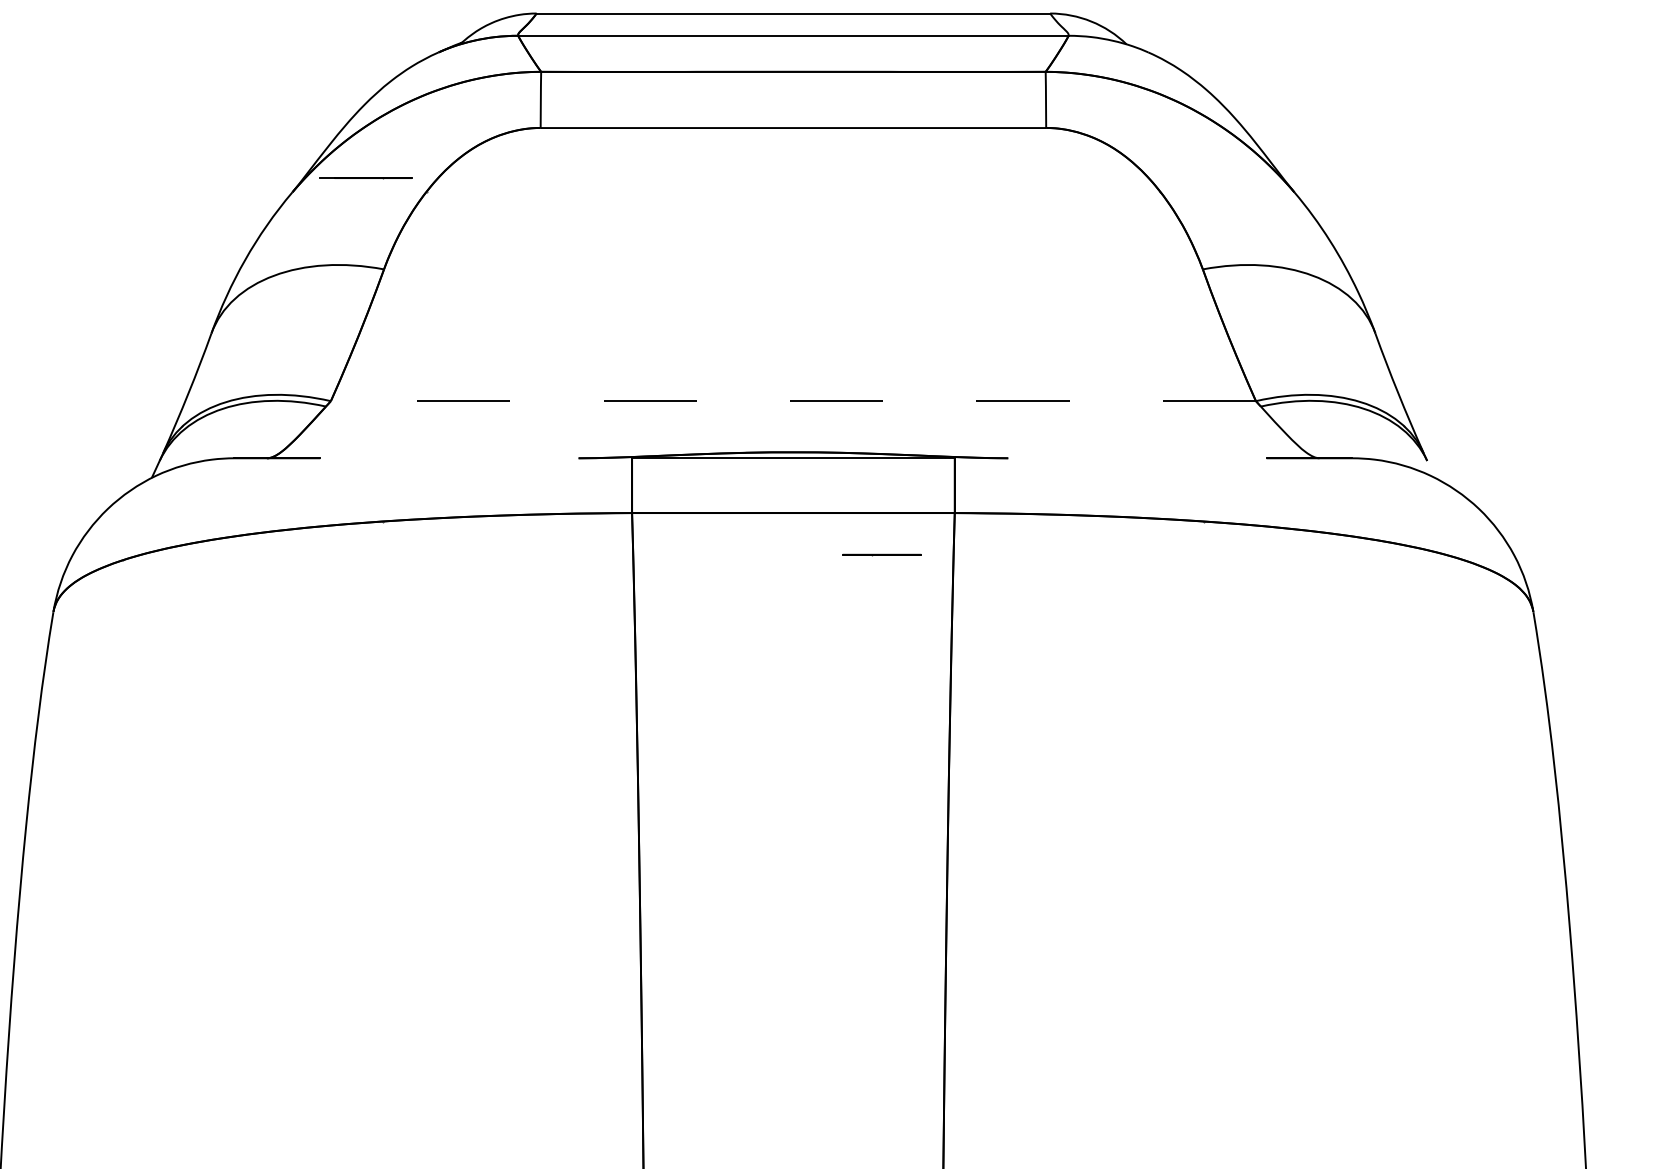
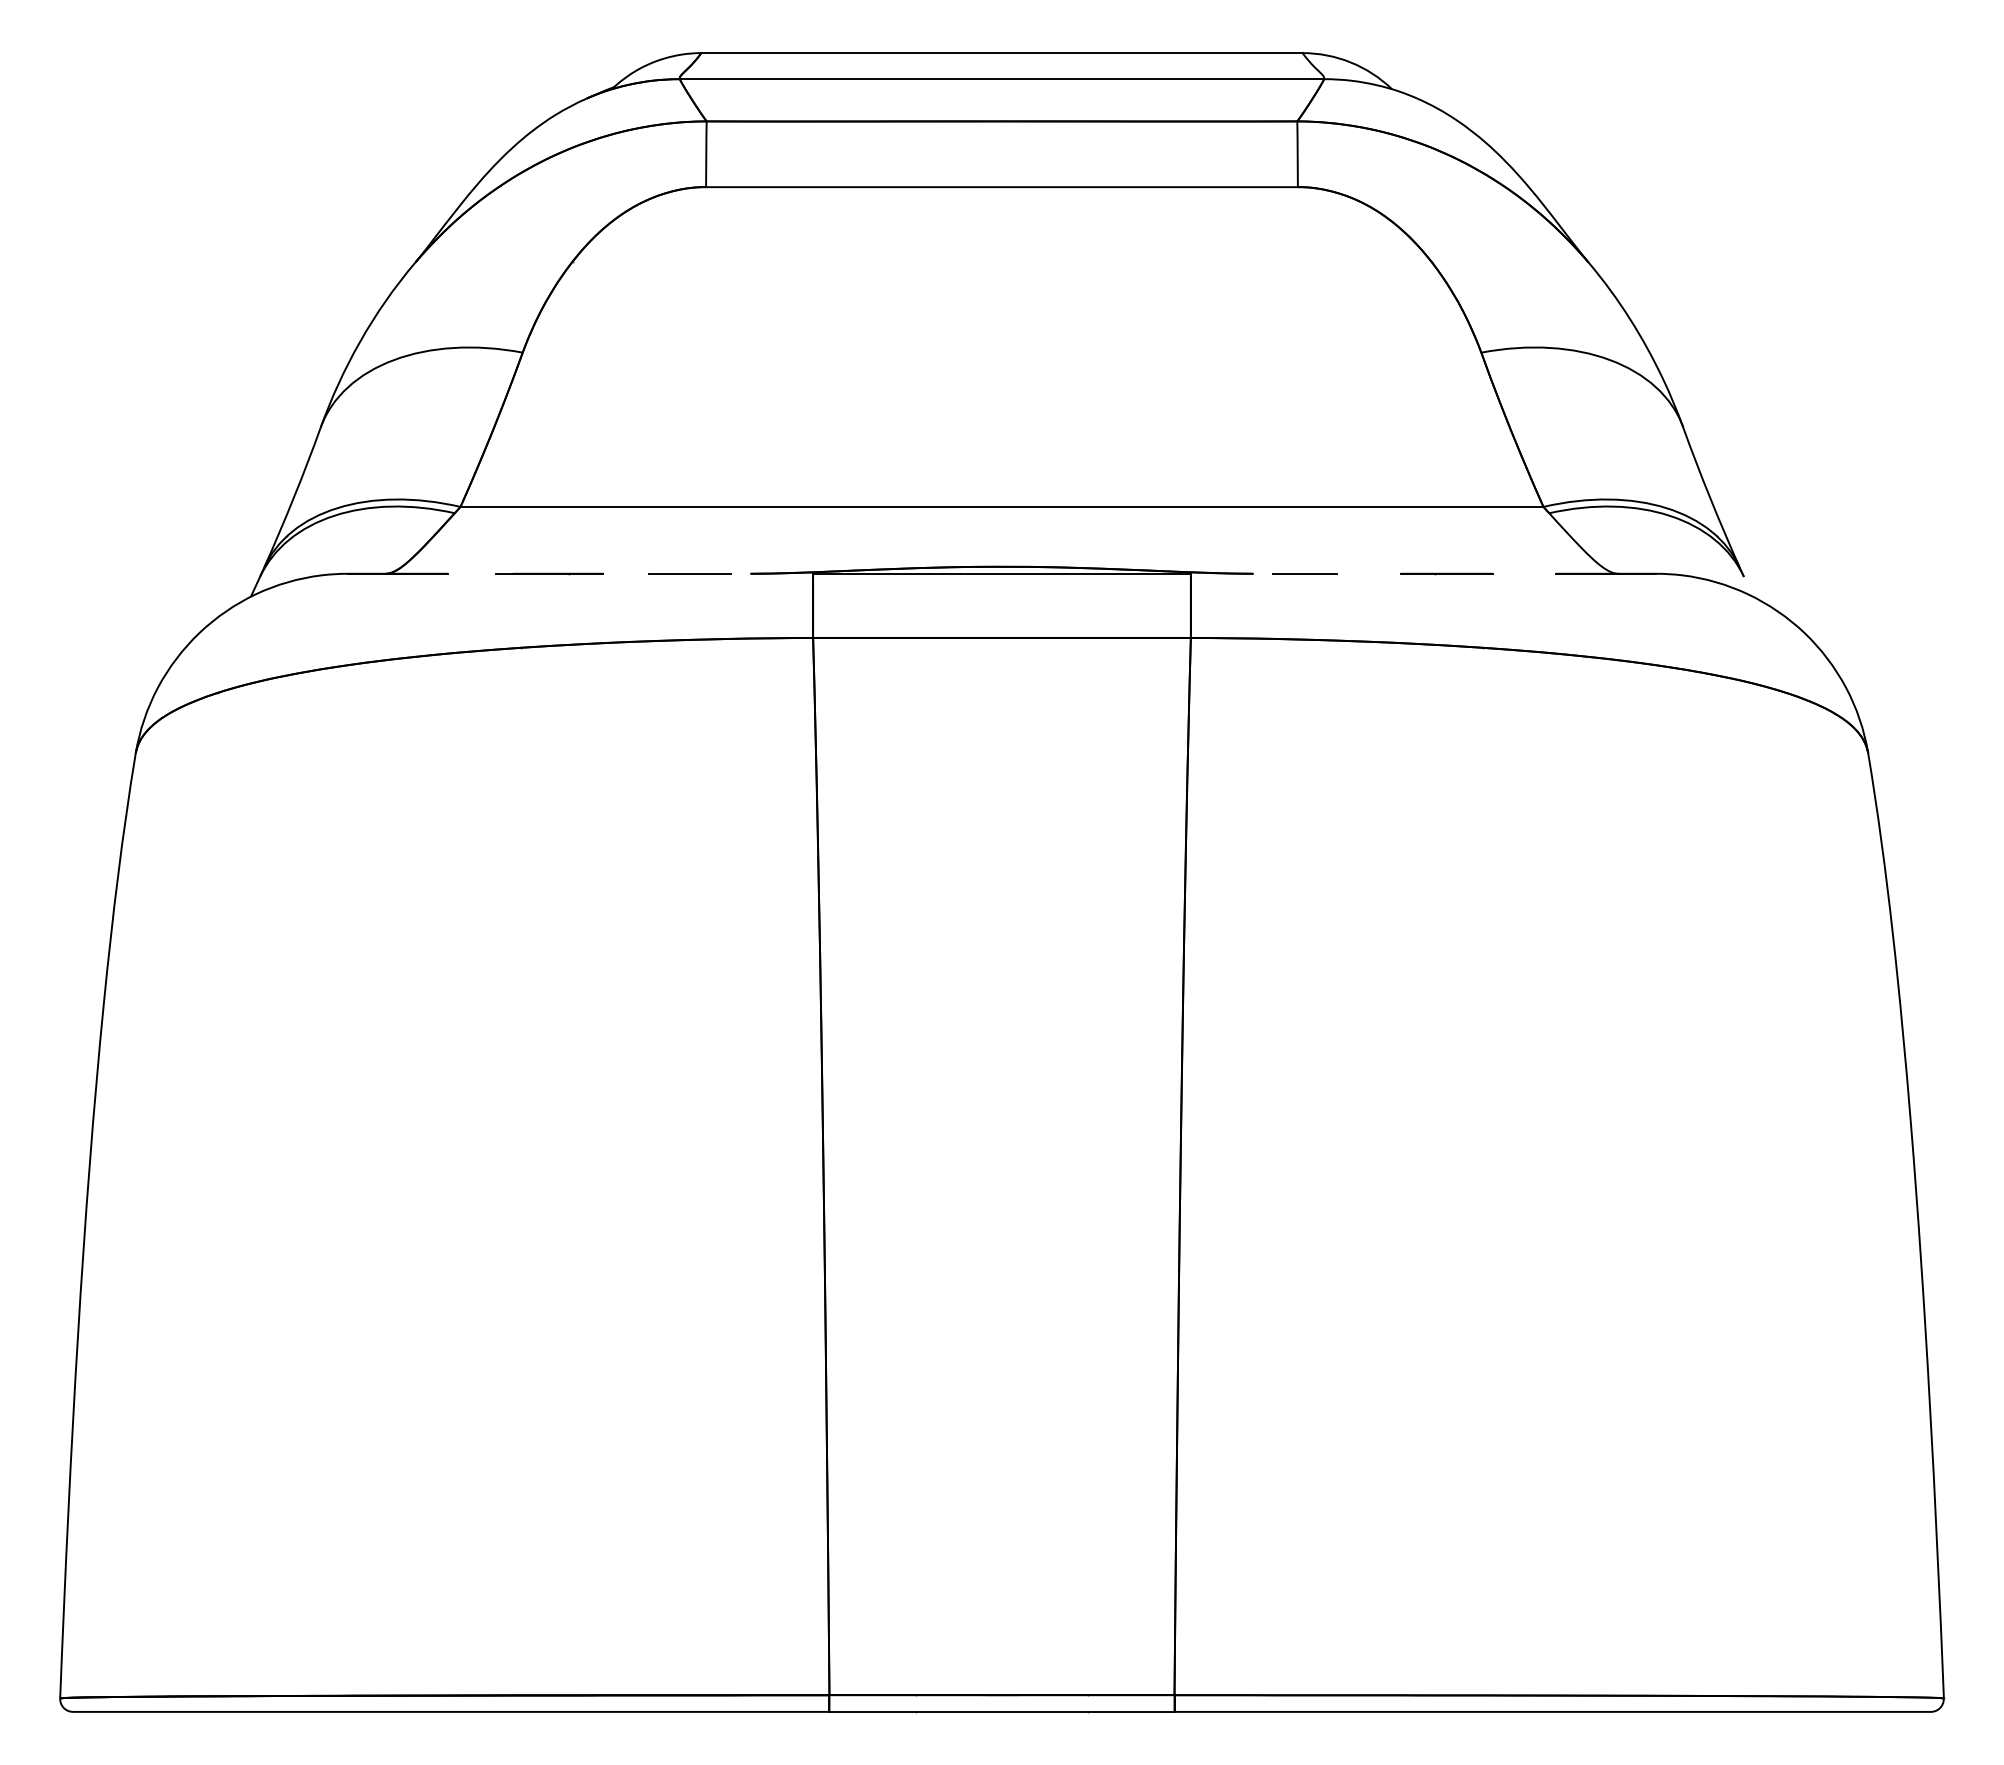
line: (365, 177) -> (549, 573), moved
line: (793, 400) -> (1001, 506), dashed -> solid
line: (526, 458) -> (689, 573), added
line: (1051, 458) -> (1304, 573), added
line: (881, 554) -> (1446, 573), moved

